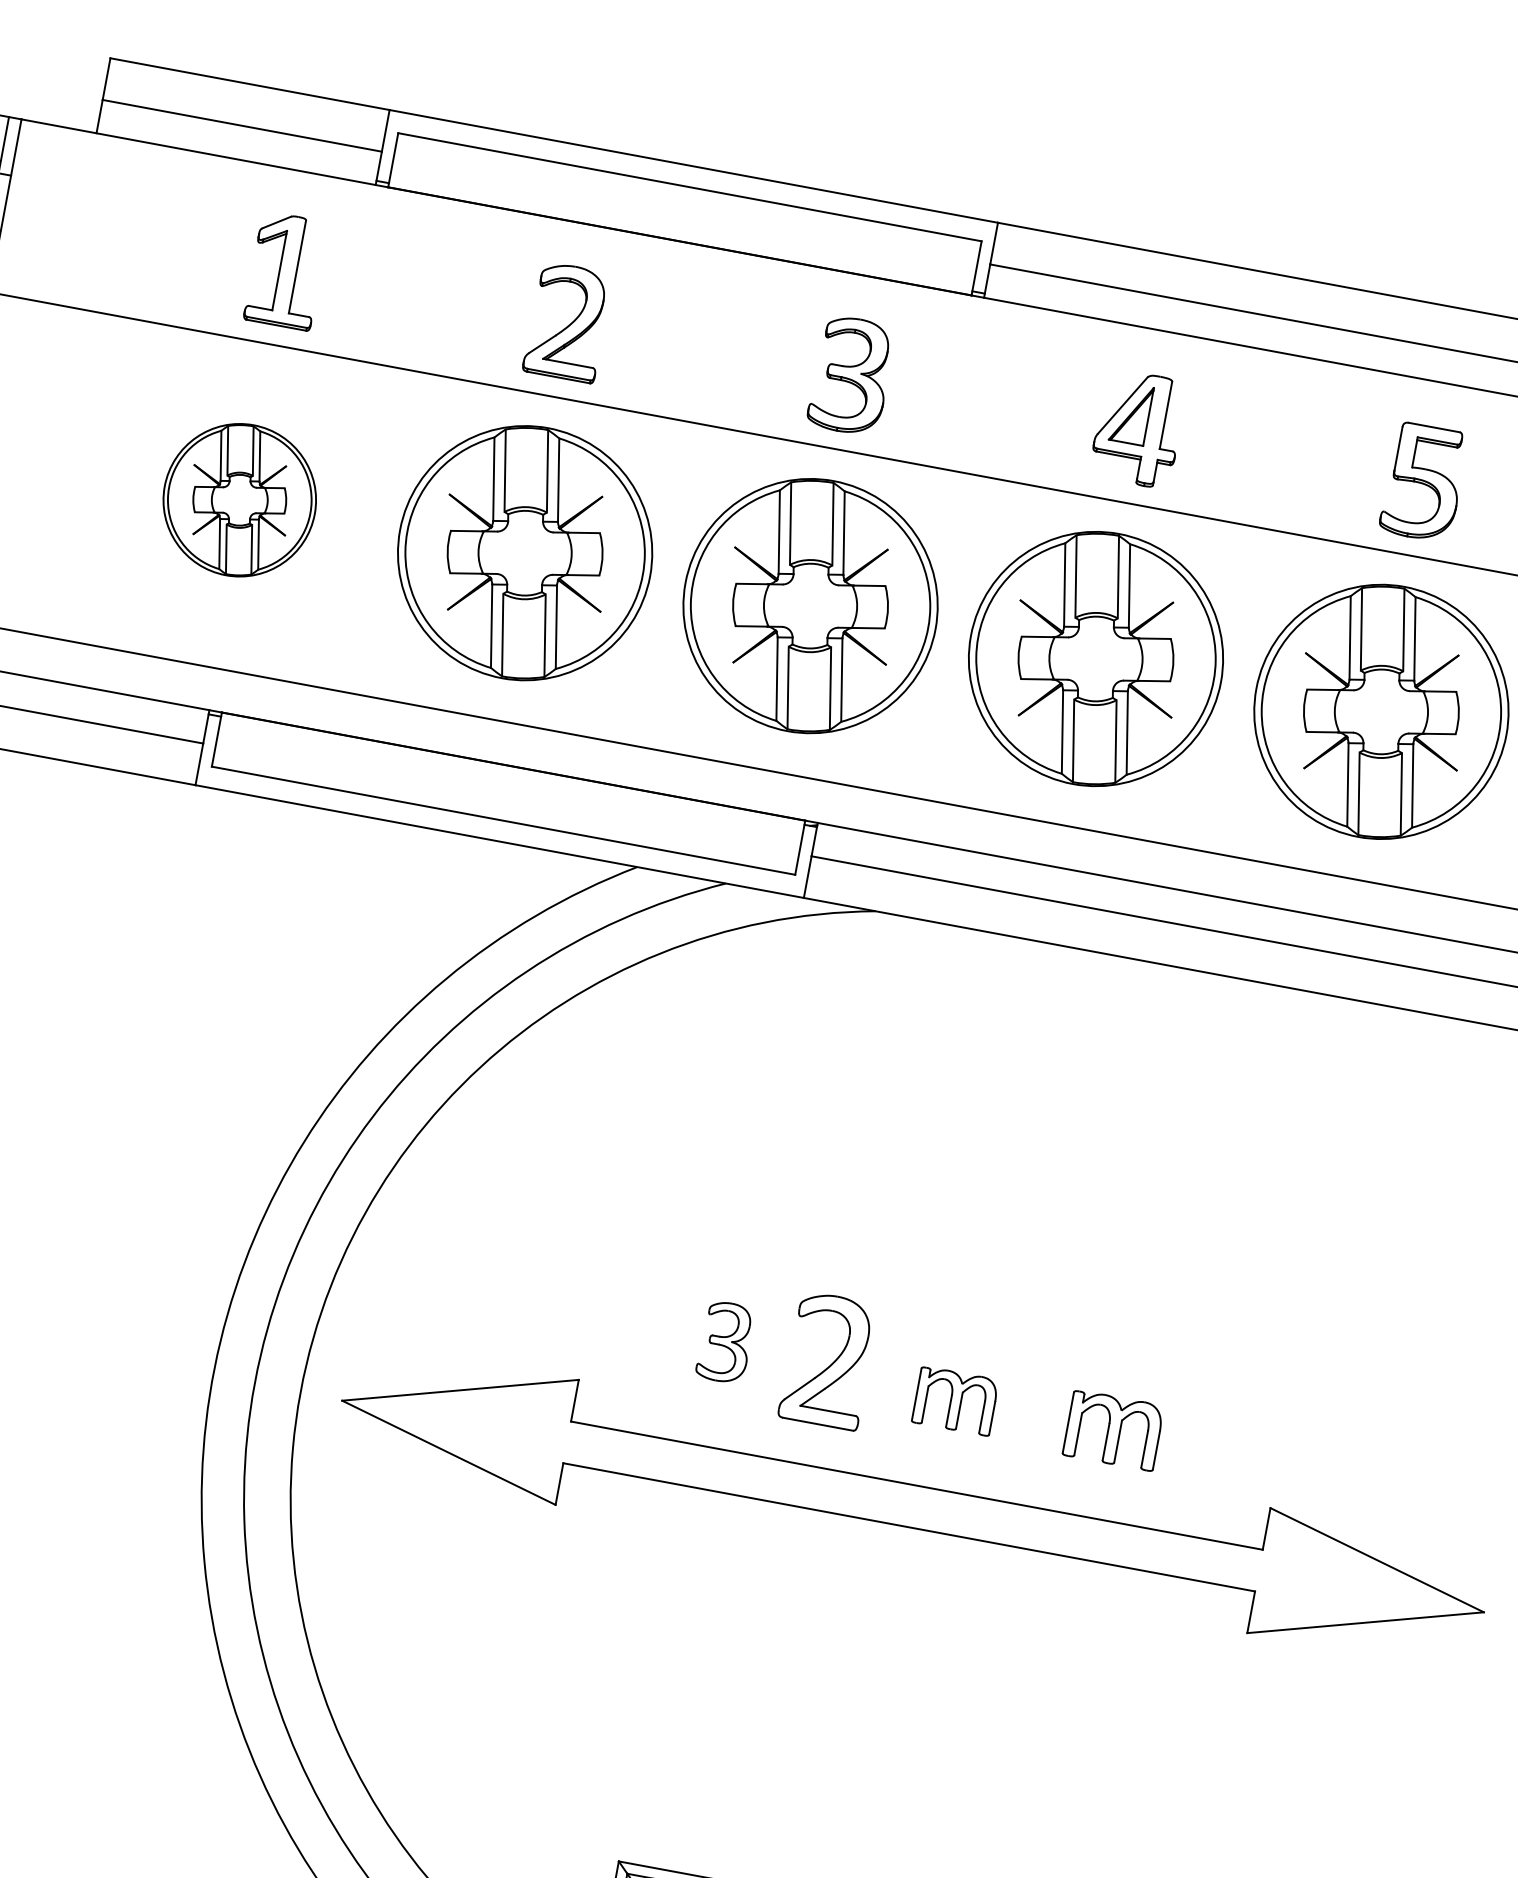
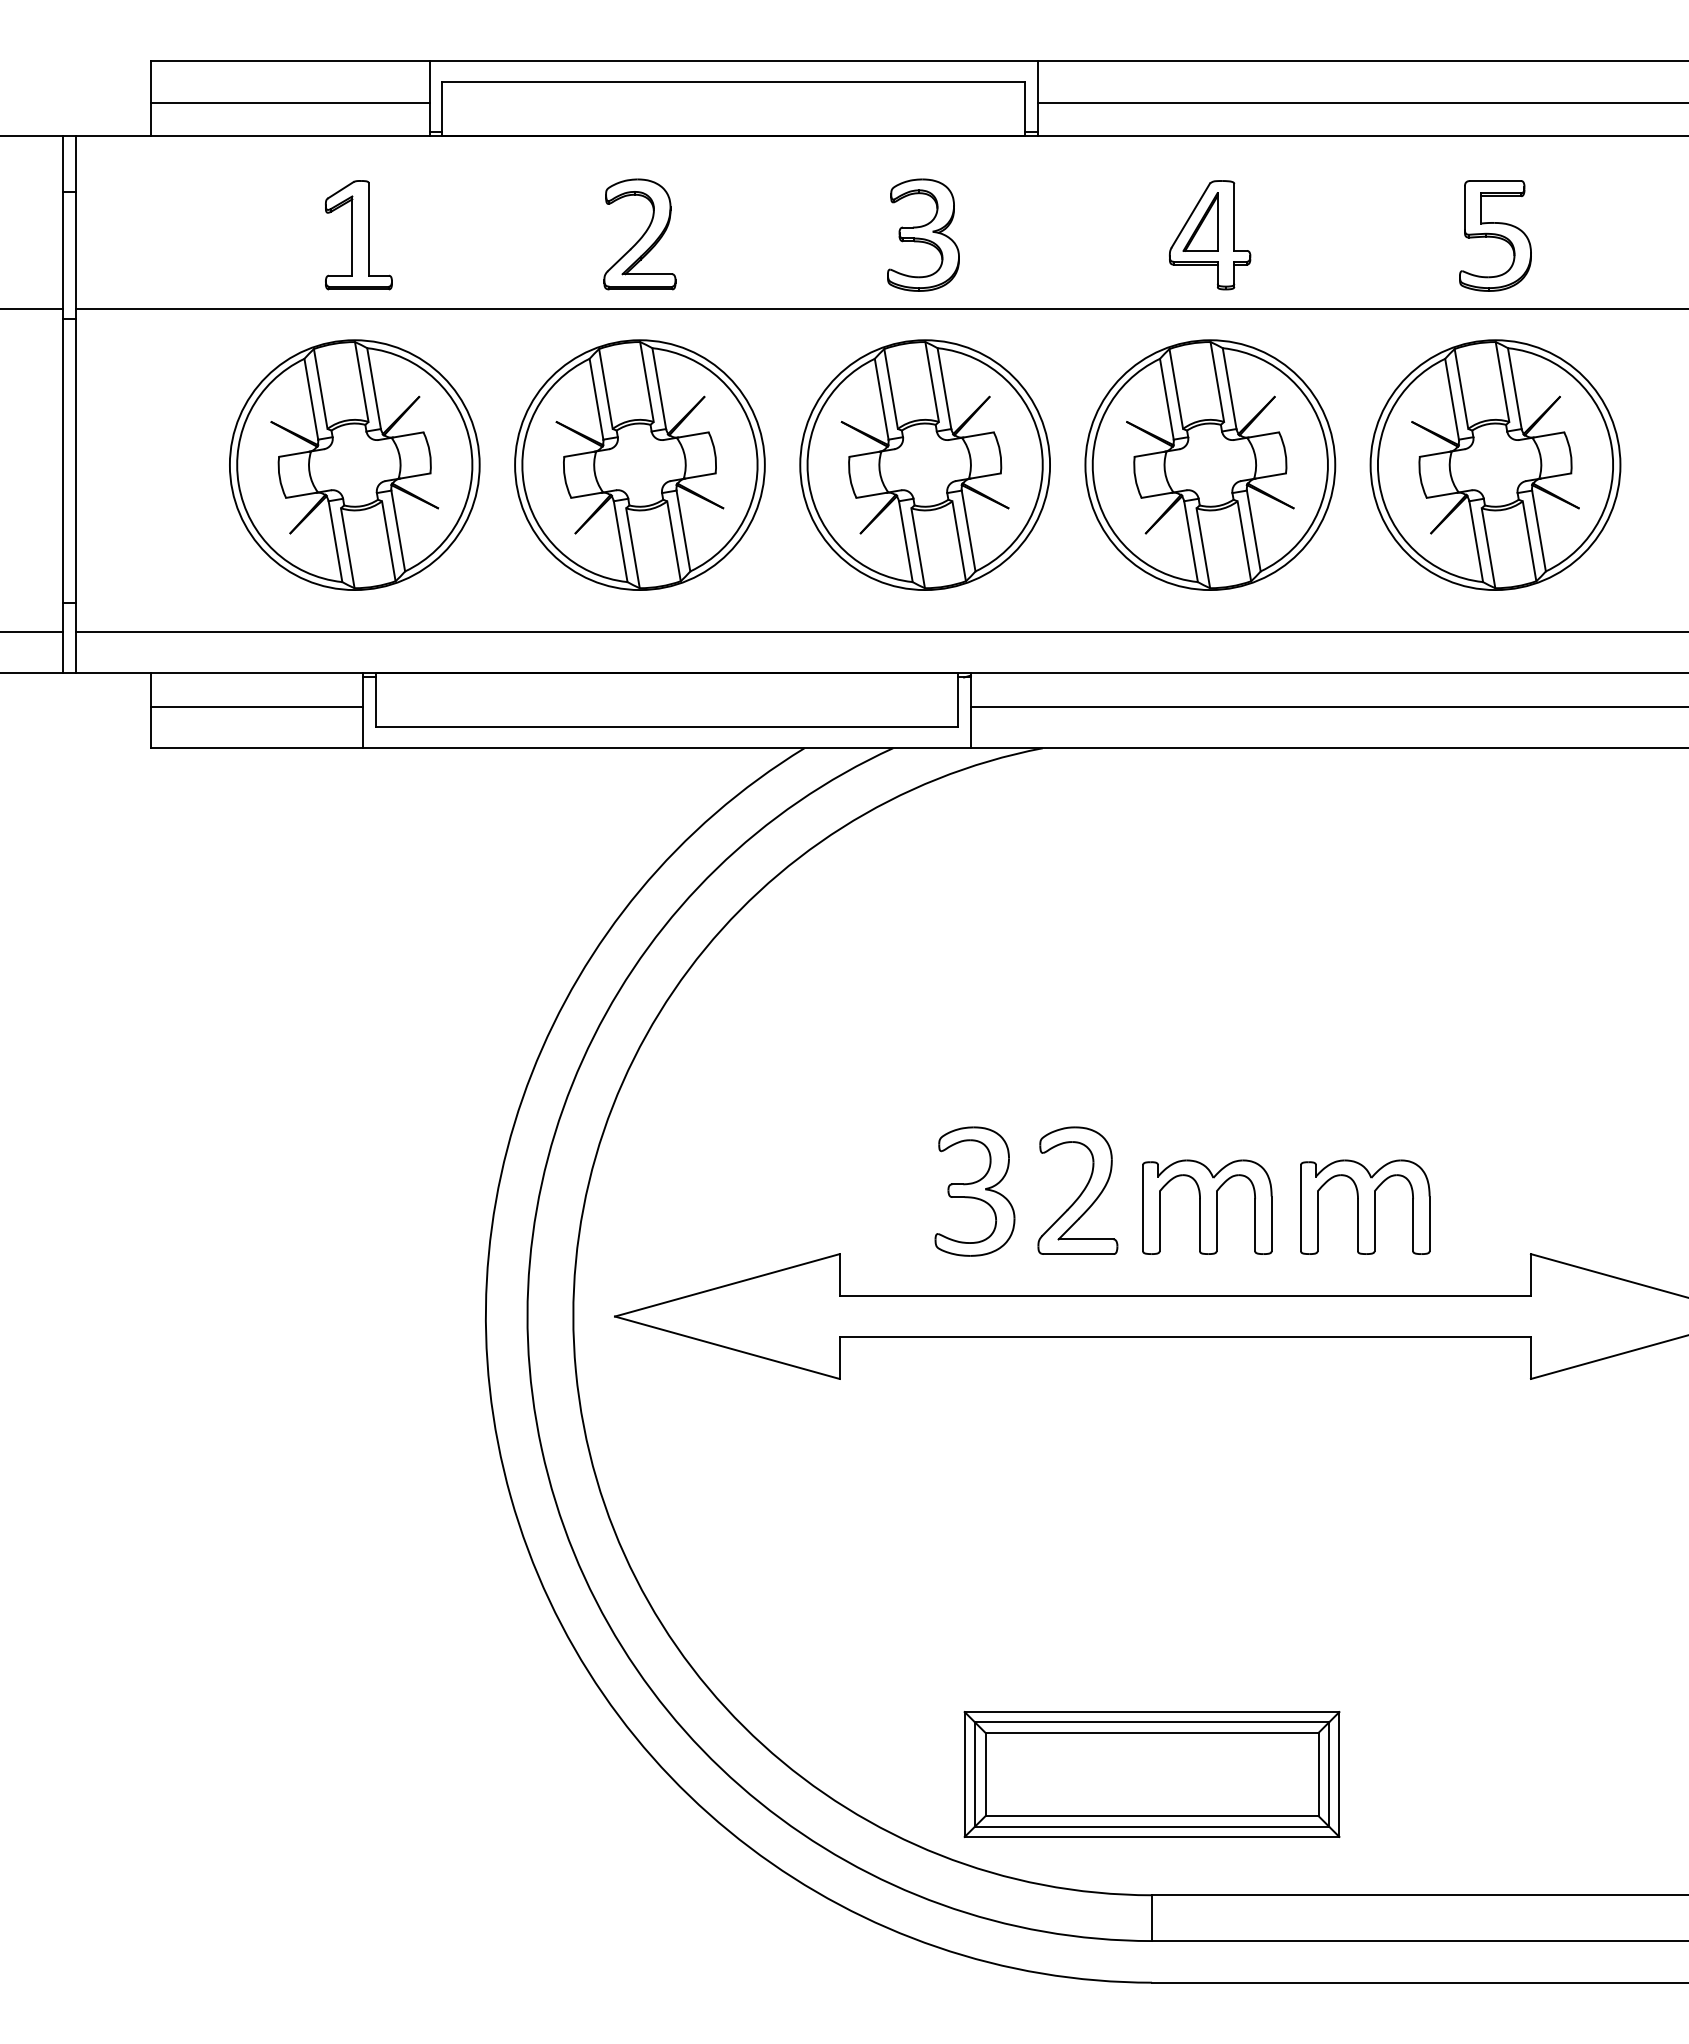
part: (239, 499) -> (354, 464), size x1.67
part: (725, 1342) -> (974, 1191), size x1.67
part: (955, 1400) -> (1207, 1206), size x1.67
part: (1113, 1429) -> (1365, 1206), size x1.43

